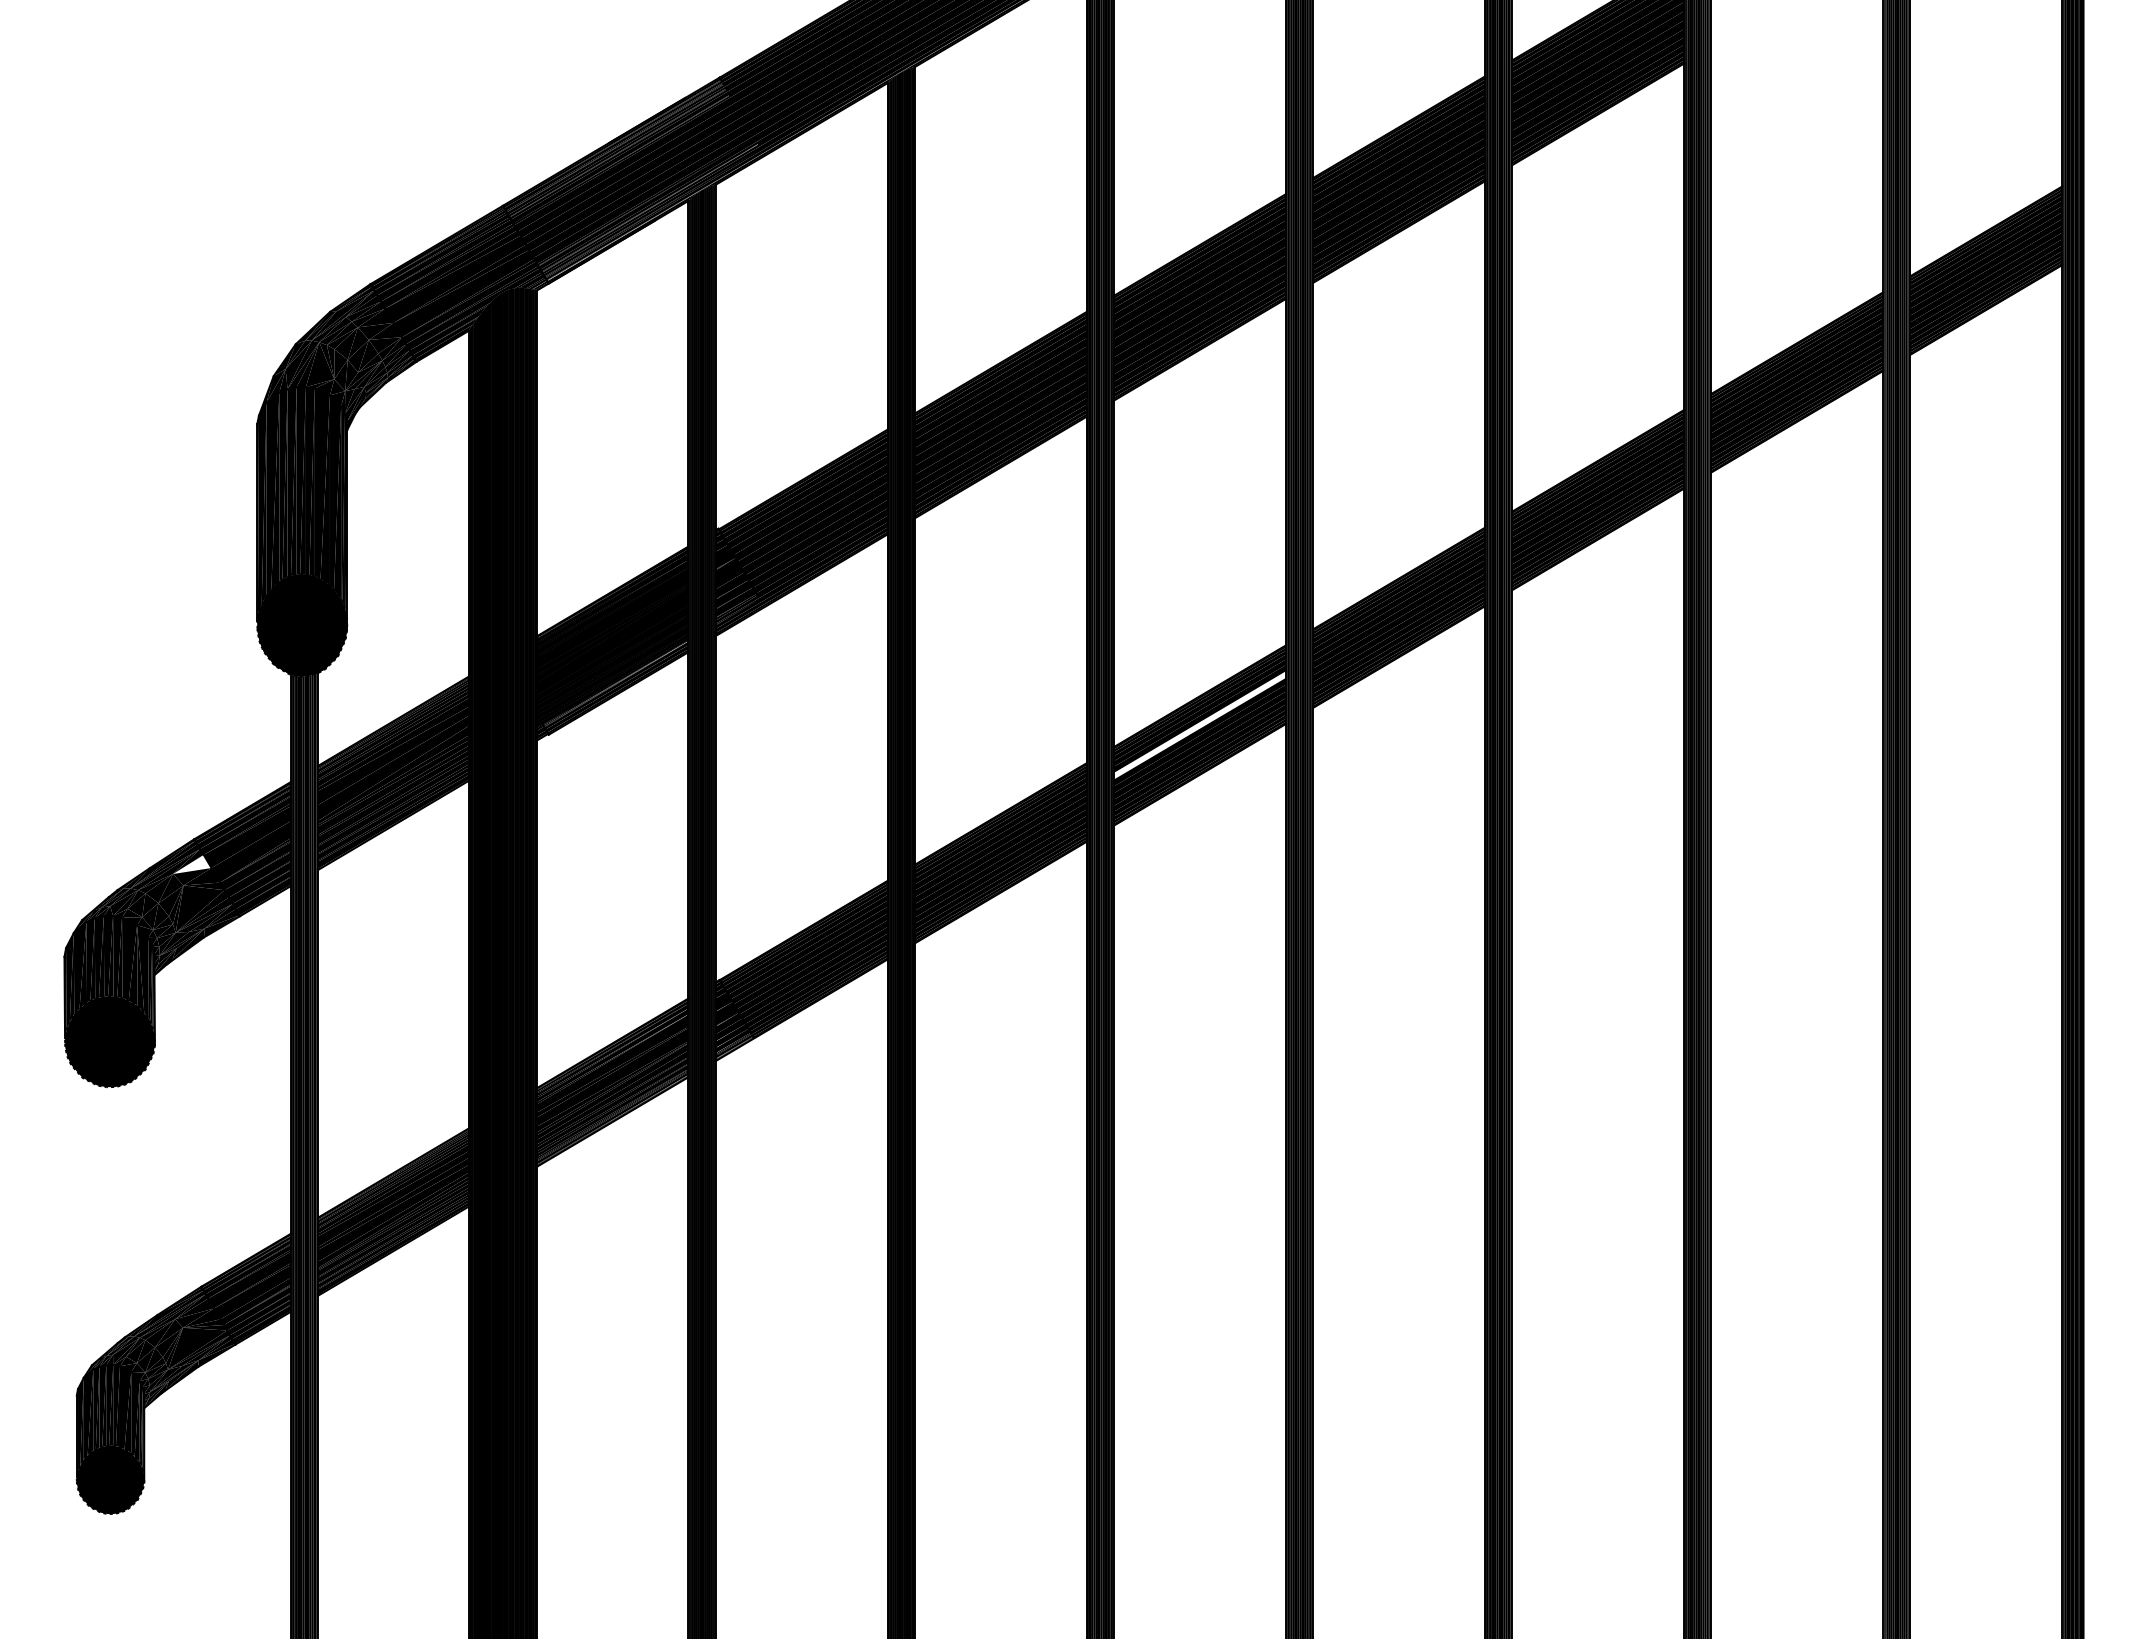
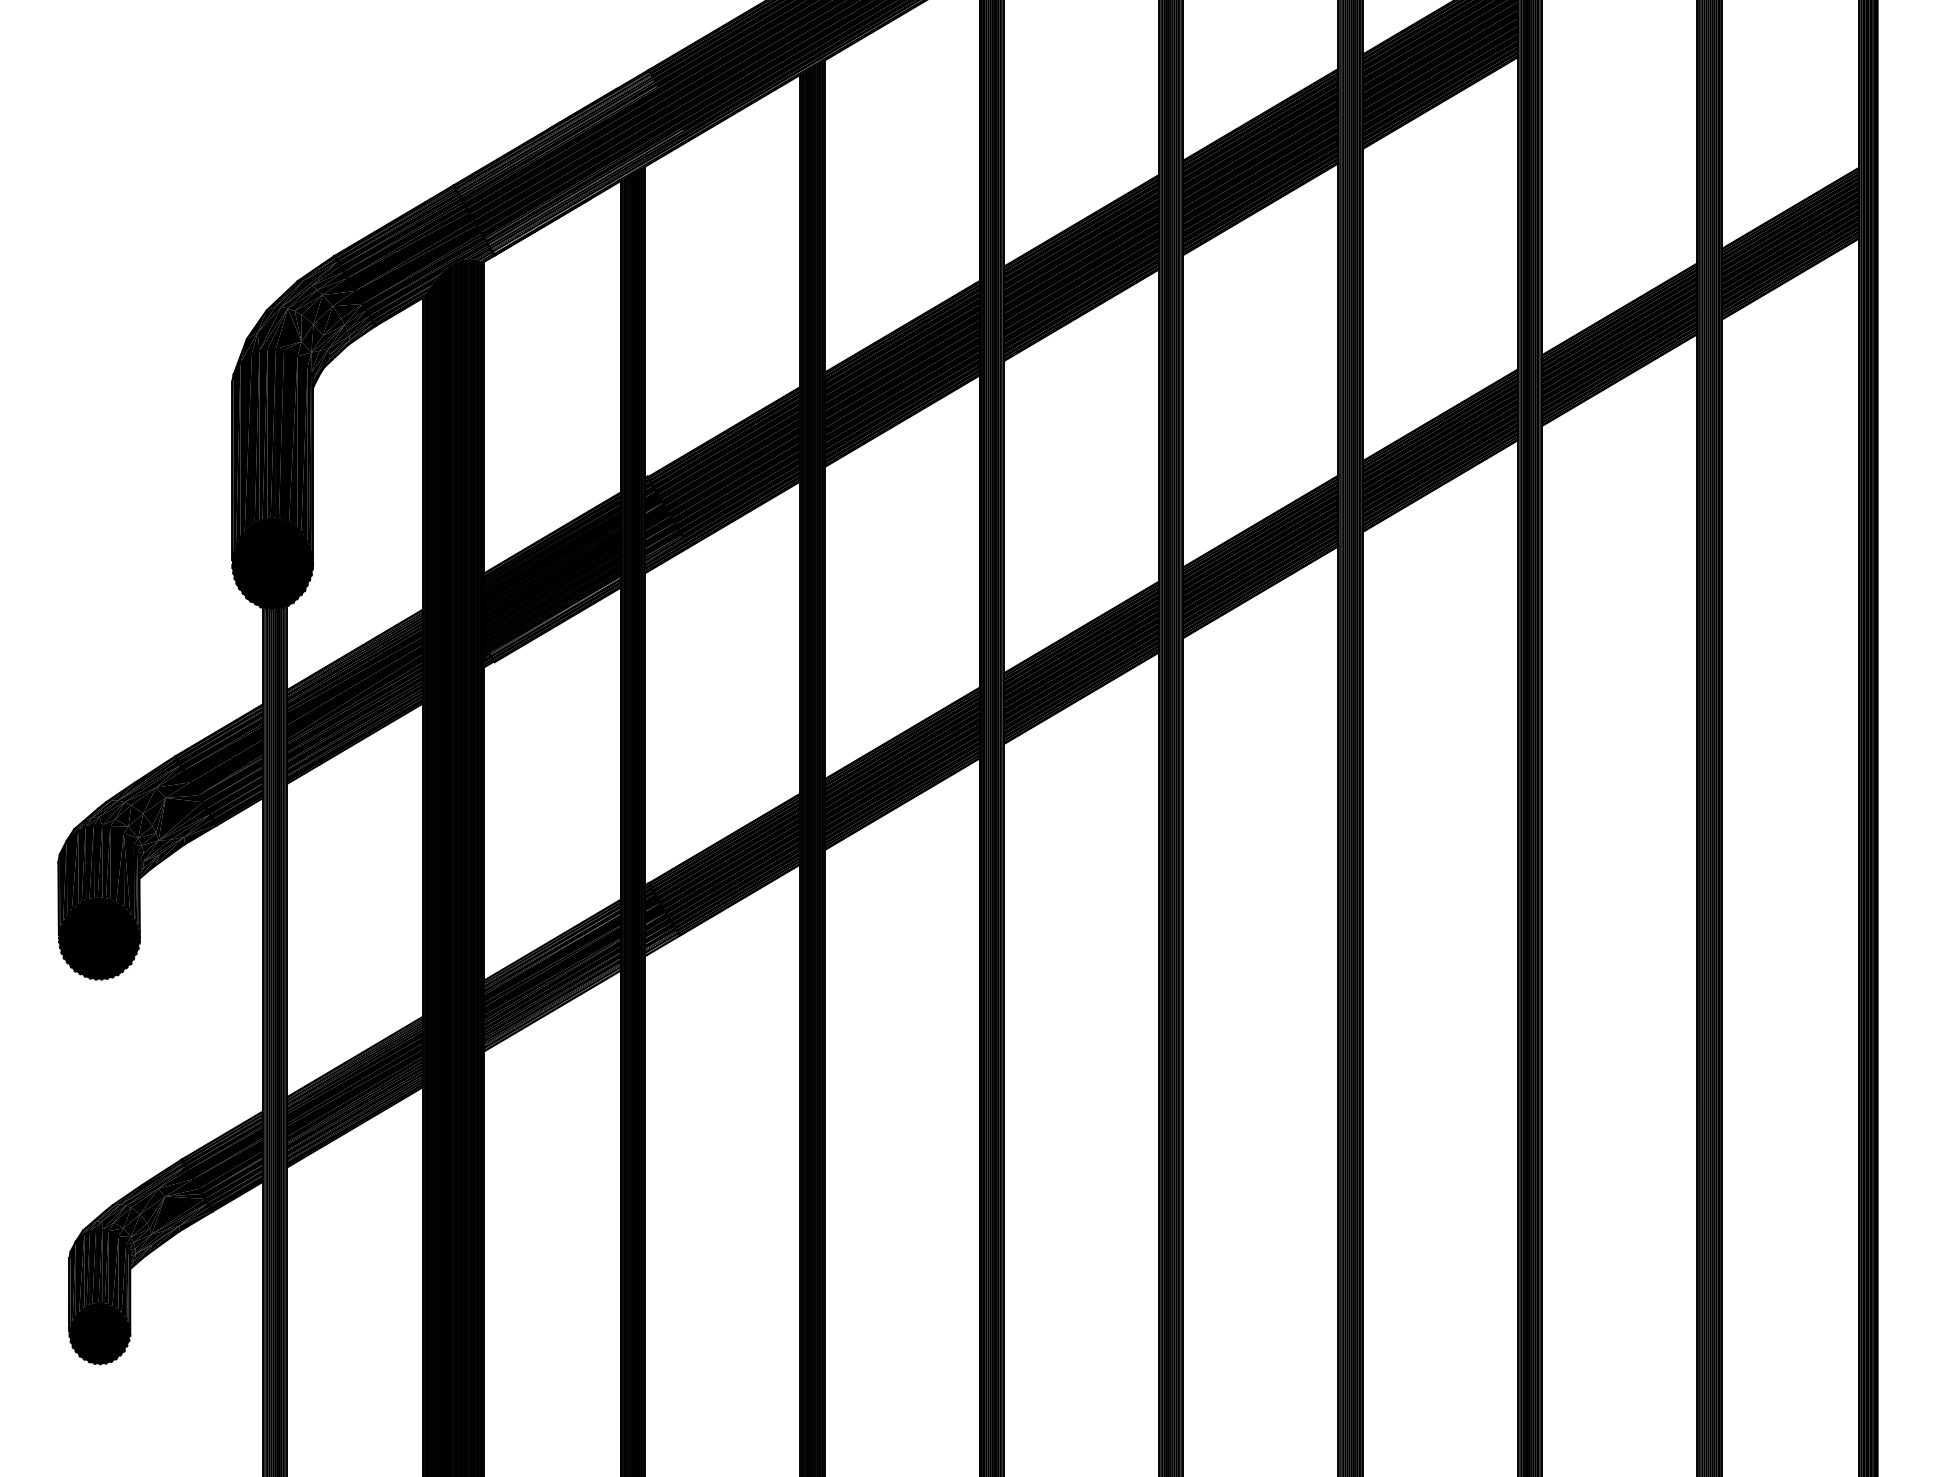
fill: (1199, 725) -> (1081, 653), added
fill: (192, 864) -> (173, 779), added

